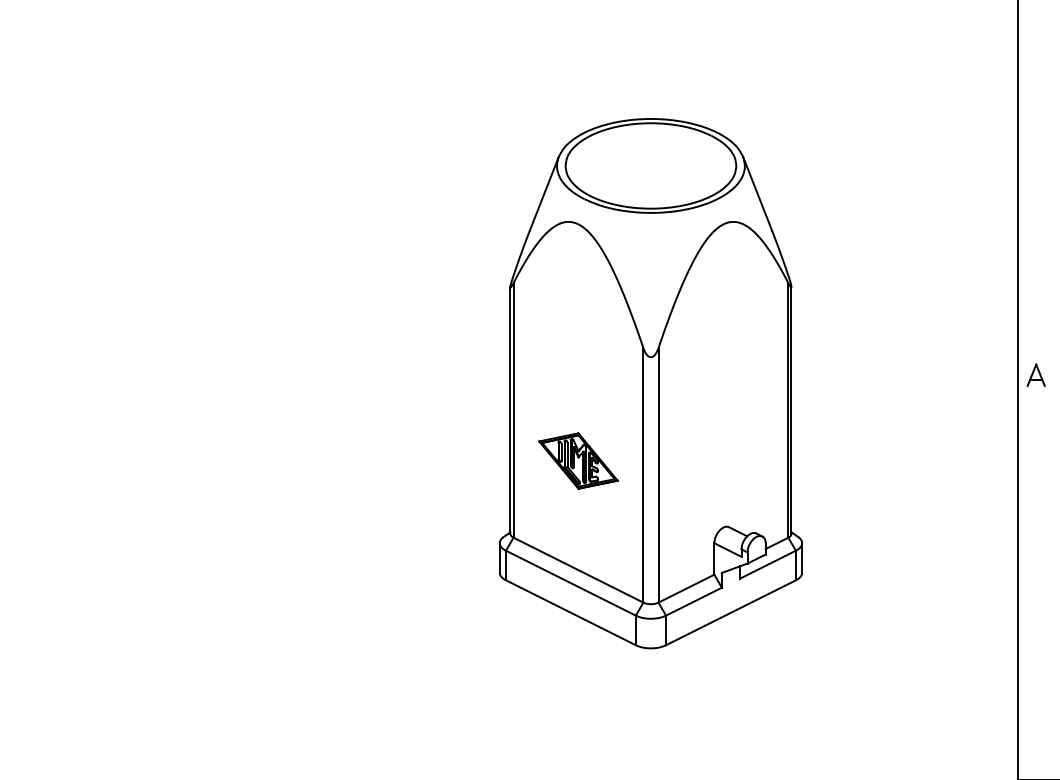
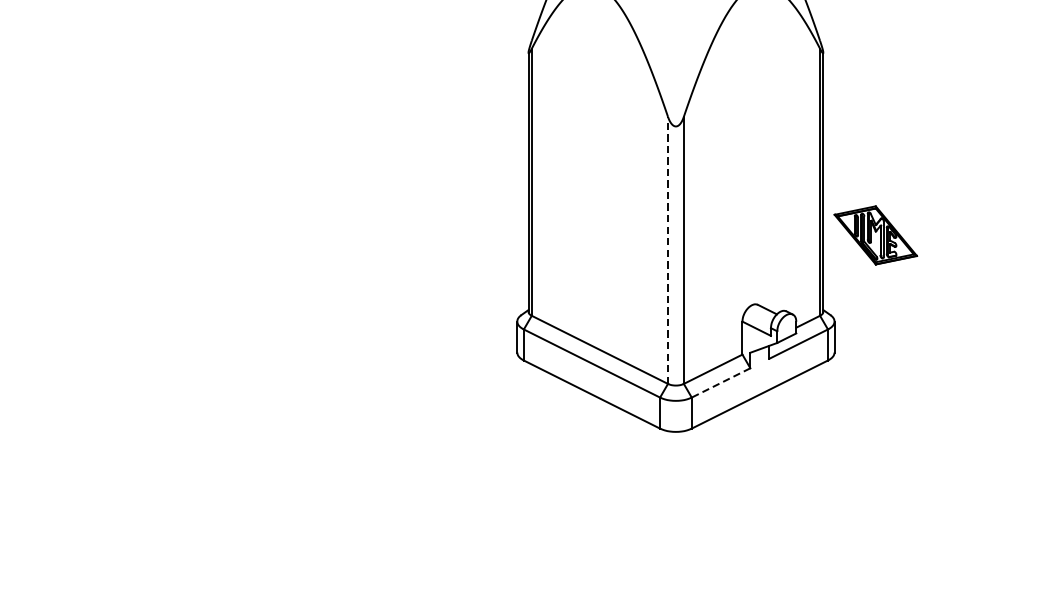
part: (578, 460) -> (875, 234), moved
line: (643, 474) -> (668, 249), solid -> dashed
line: (693, 601) -> (720, 382), solid -> dashed

